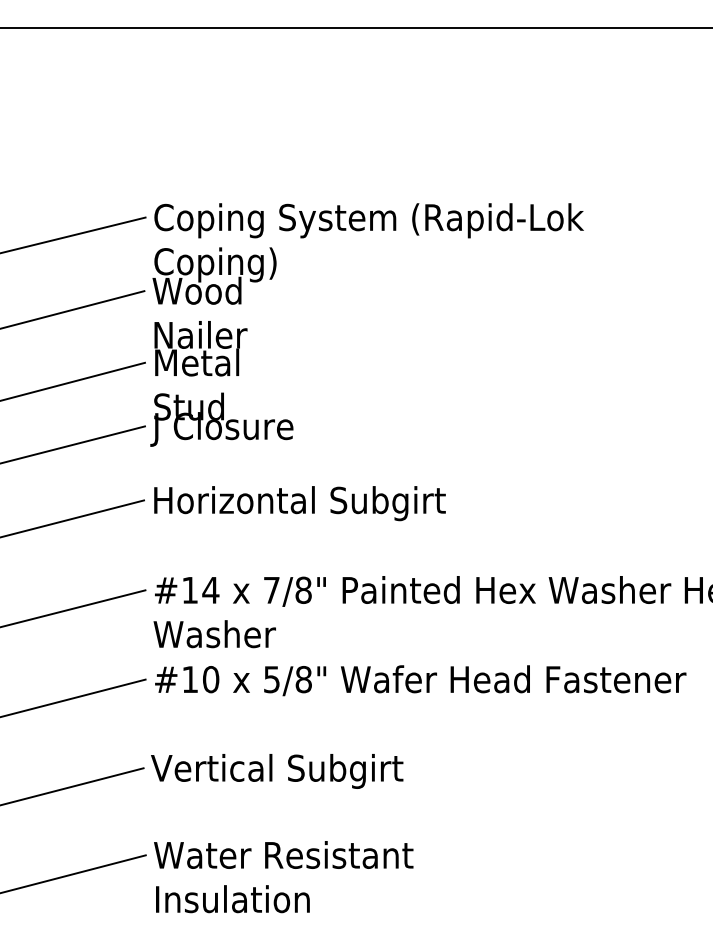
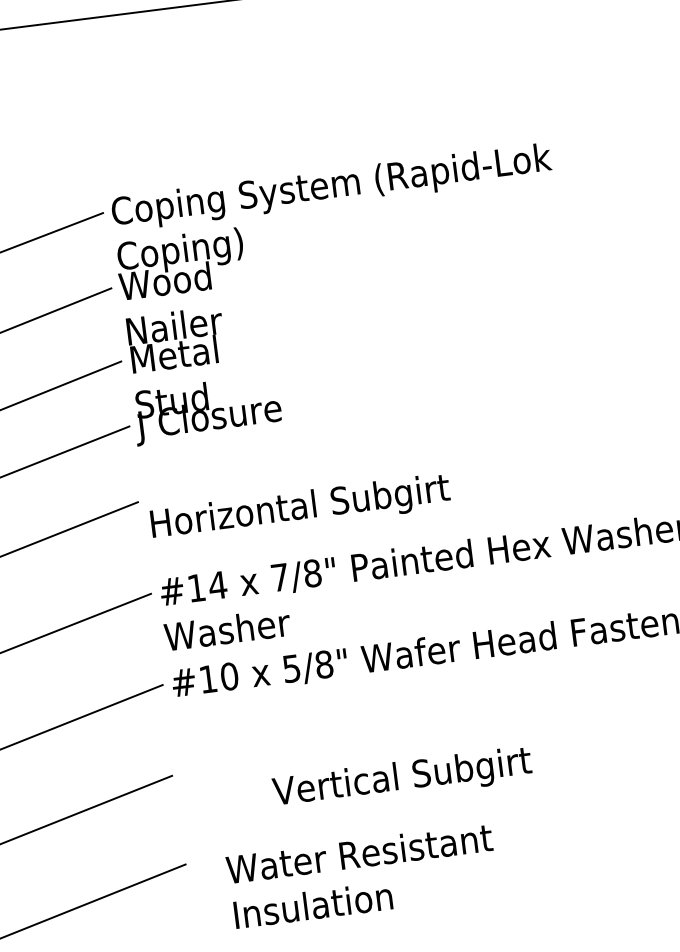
text: (299, 503) -> (300, 508), moved
text: (277, 771) -> (402, 779), moved
text: (283, 877) -> (362, 876), moved

